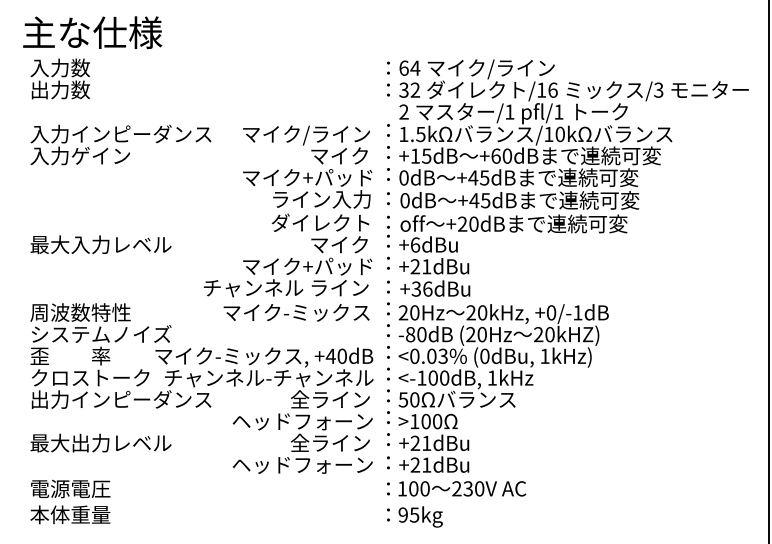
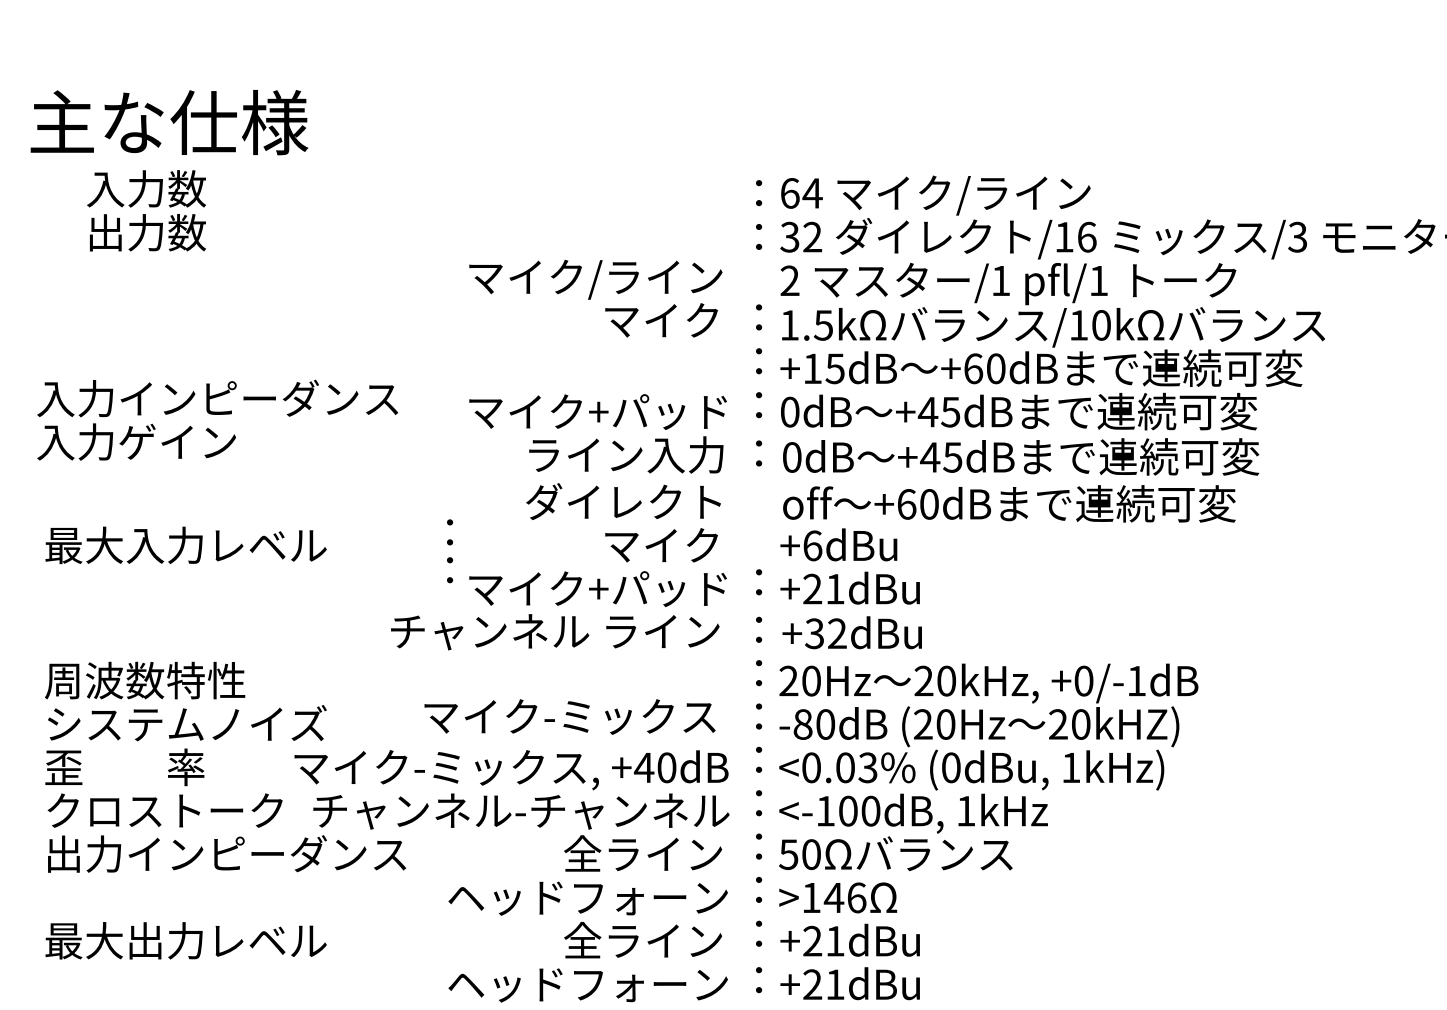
text: (59, 78) -> (145, 209), moved
text: (120, 144) -> (216, 419), moved
text: (306, 144) -> (595, 297), moved
text: (462, 223) -> (906, 502), +20dB -> +60dB
text: (388, 231) -> (450, 550), moved
text: (427, 288) -> (836, 632), +36dBu -> +32dBu
text: (296, 312) -> (569, 716), moved
text: (431, 421) -> (844, 897), >100 -> >146

